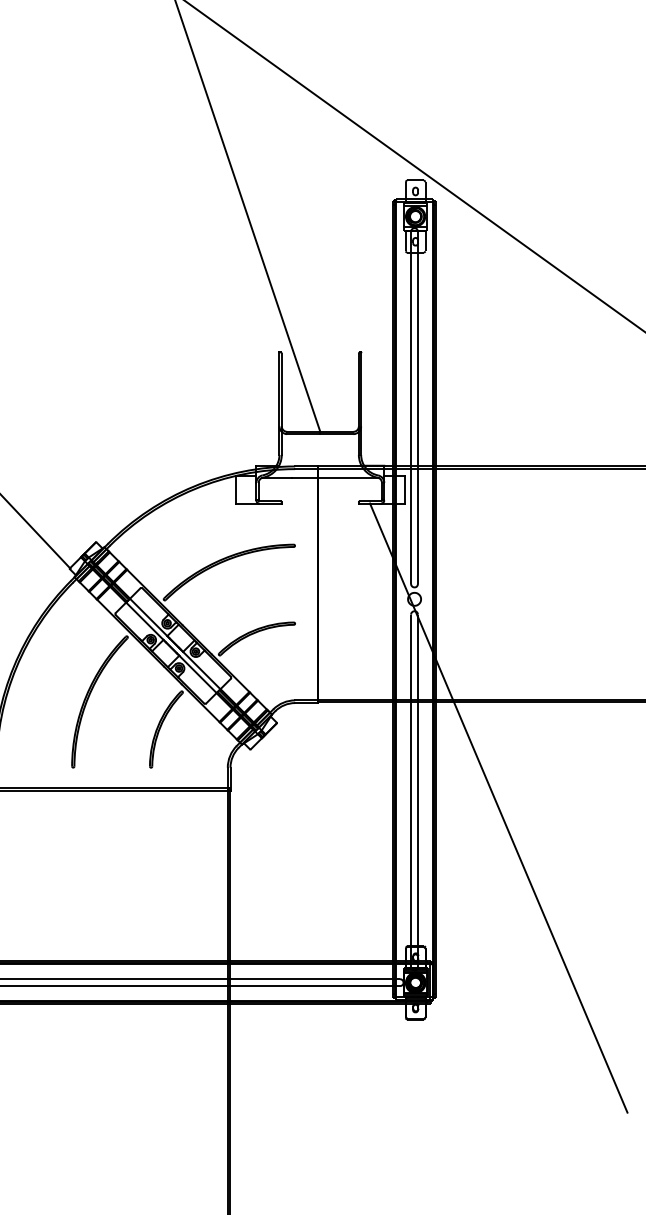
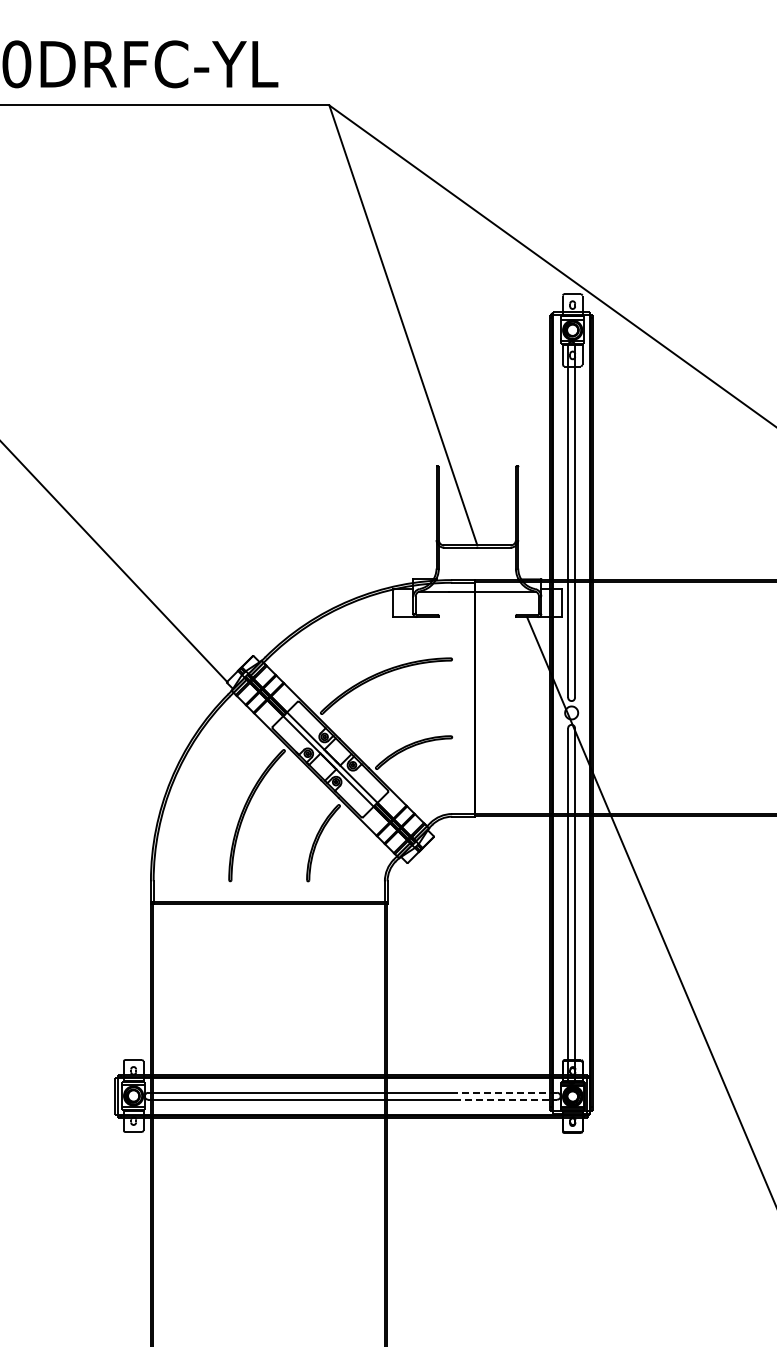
line: (348, 978) -> (505, 1092), solid -> dashed
line: (349, 985) -> (506, 1099), solid -> dashed

